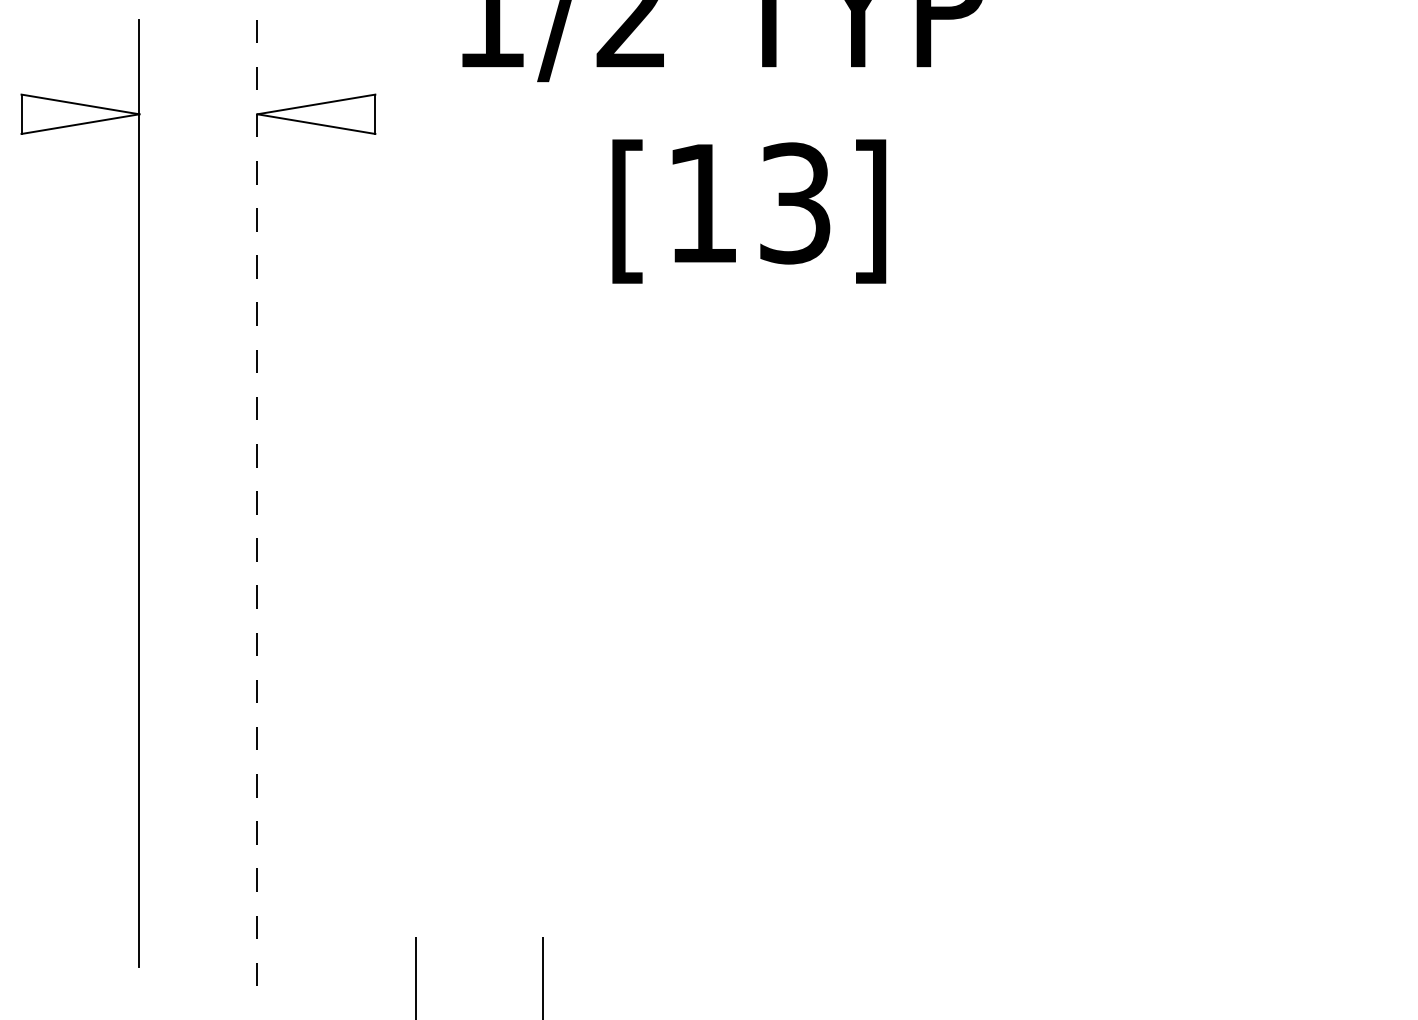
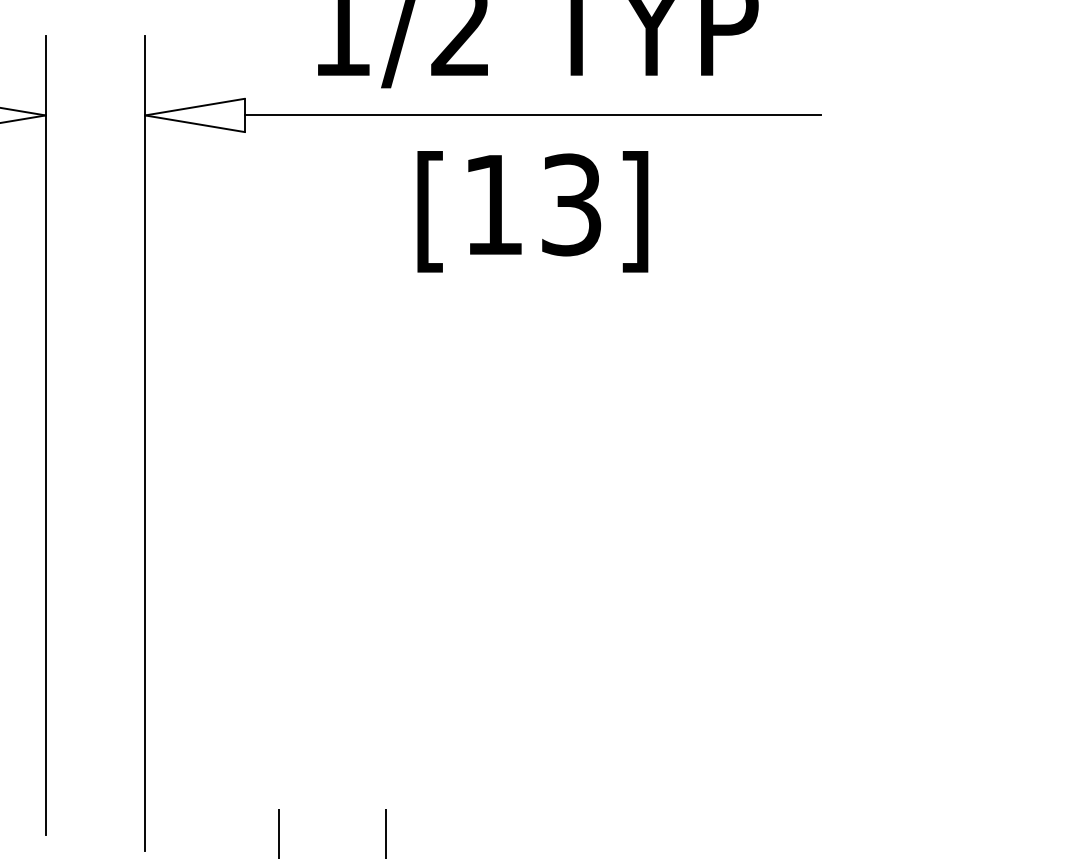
line: (717, 114) -> (533, 115), added
text: (749, 211) -> (533, 211), moved
line: (257, 502) -> (145, 442), dashed -> solid

